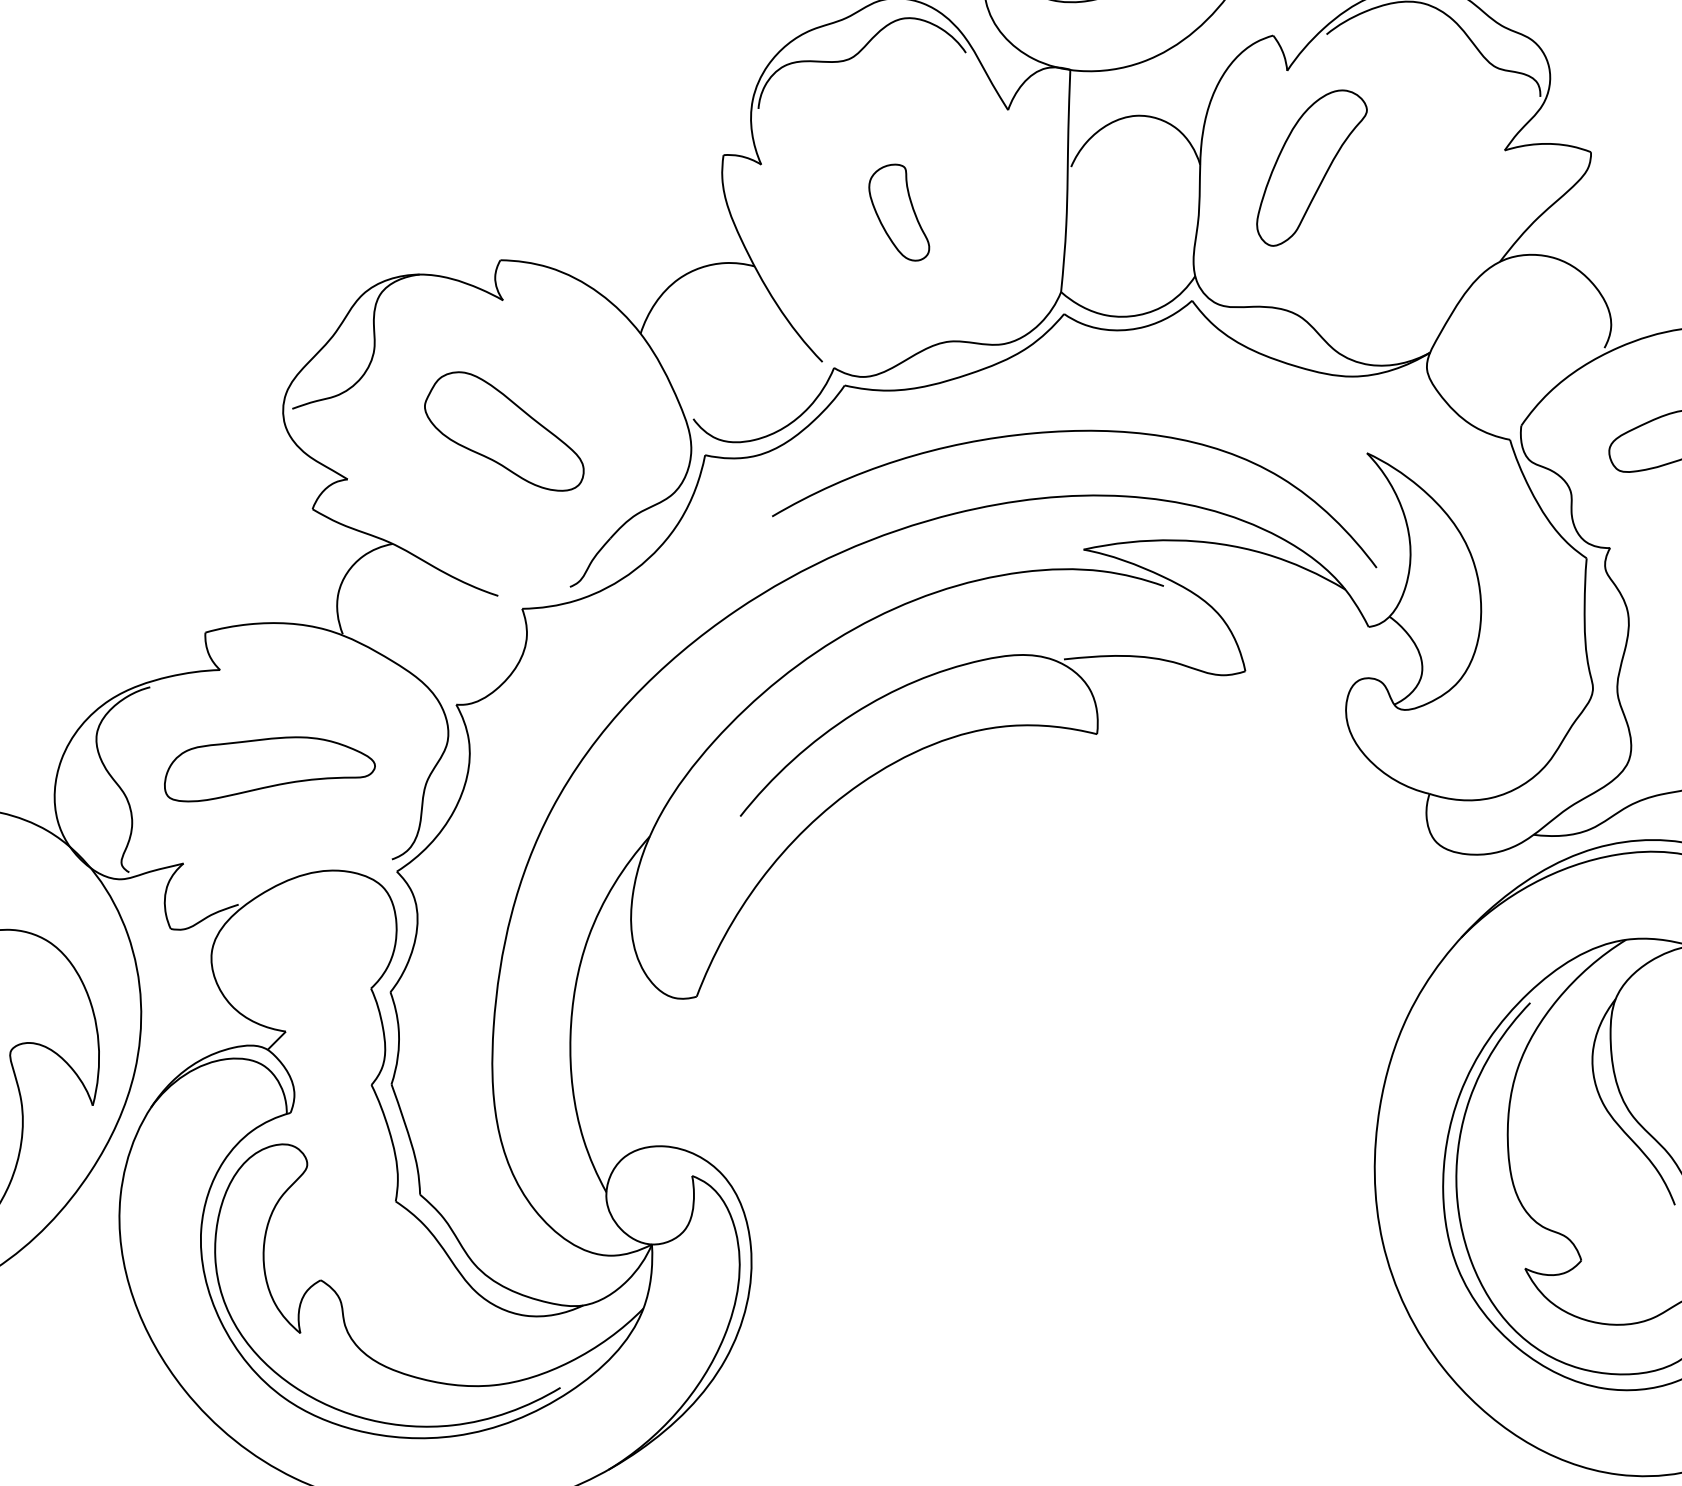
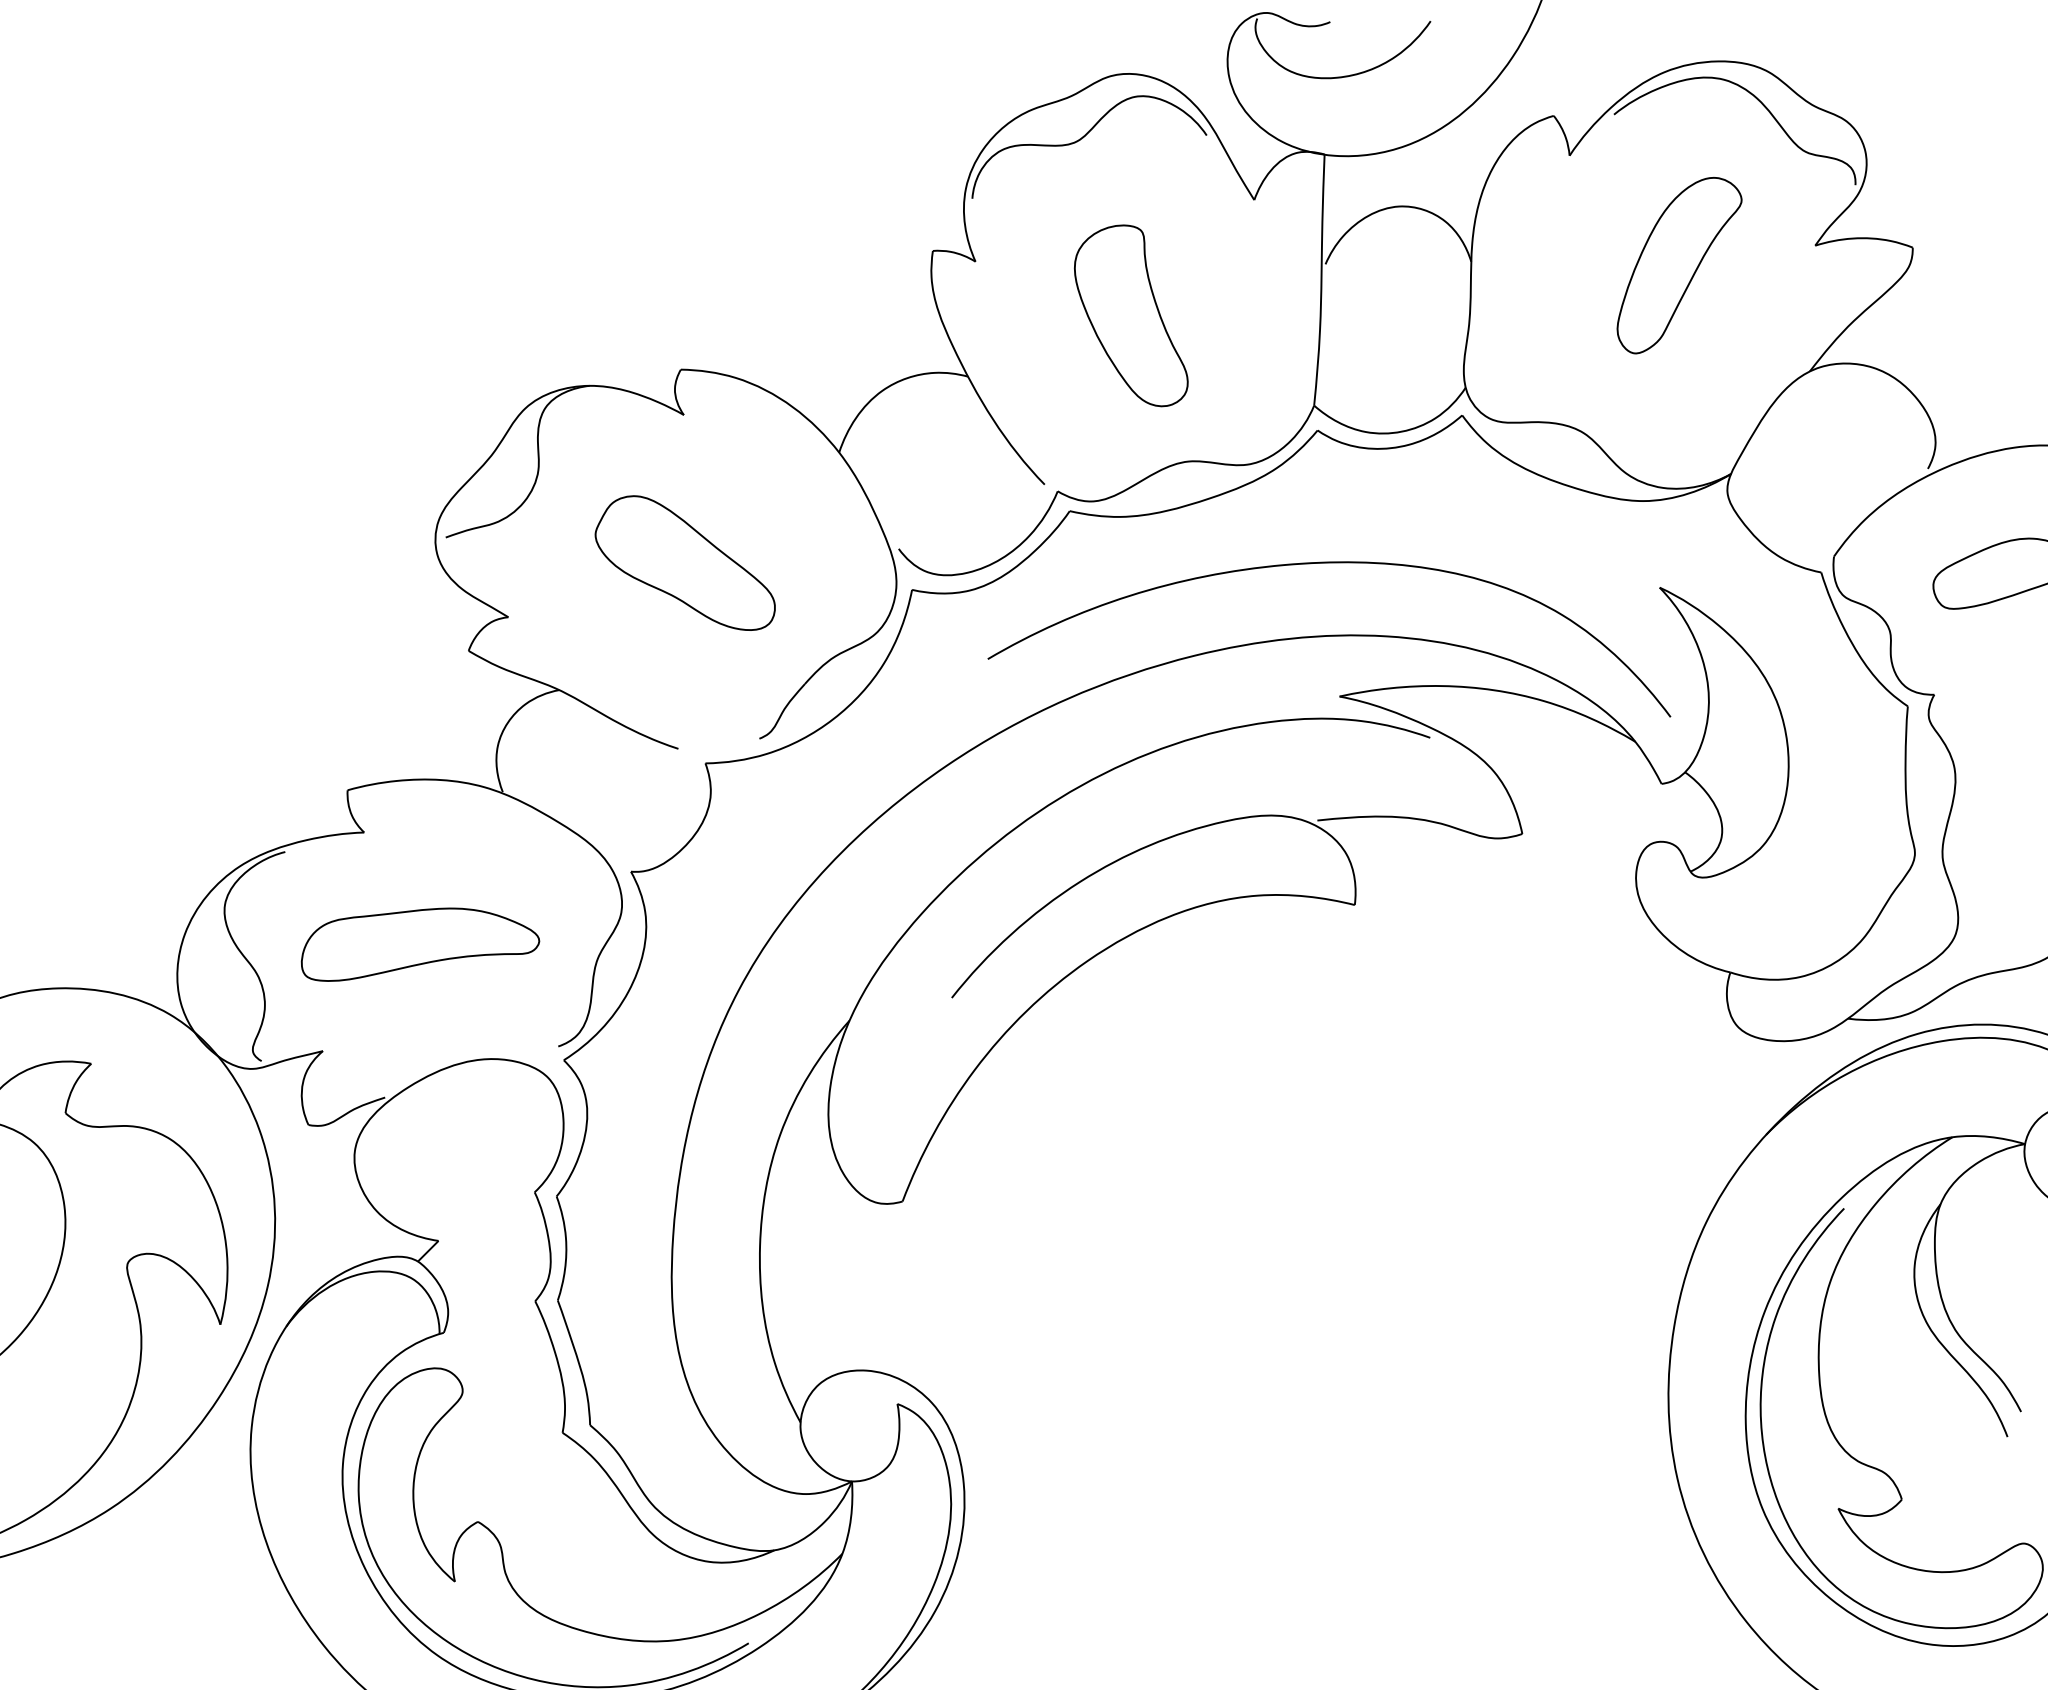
part: (1311, 168) -> (1679, 265), moved
part: (899, 212) -> (1131, 315), size x1.67

